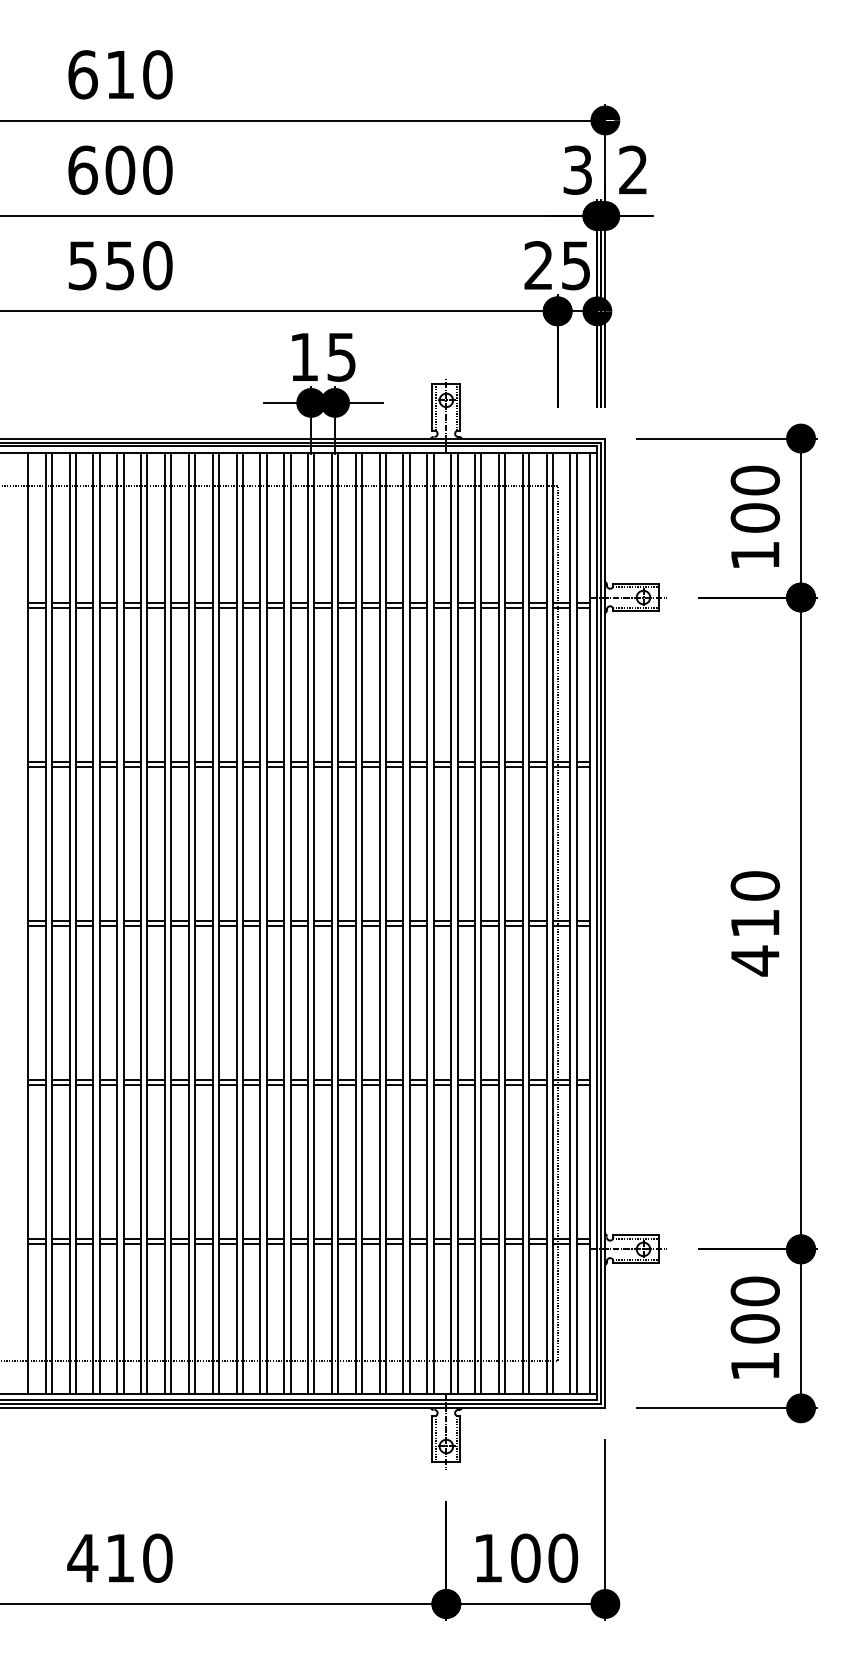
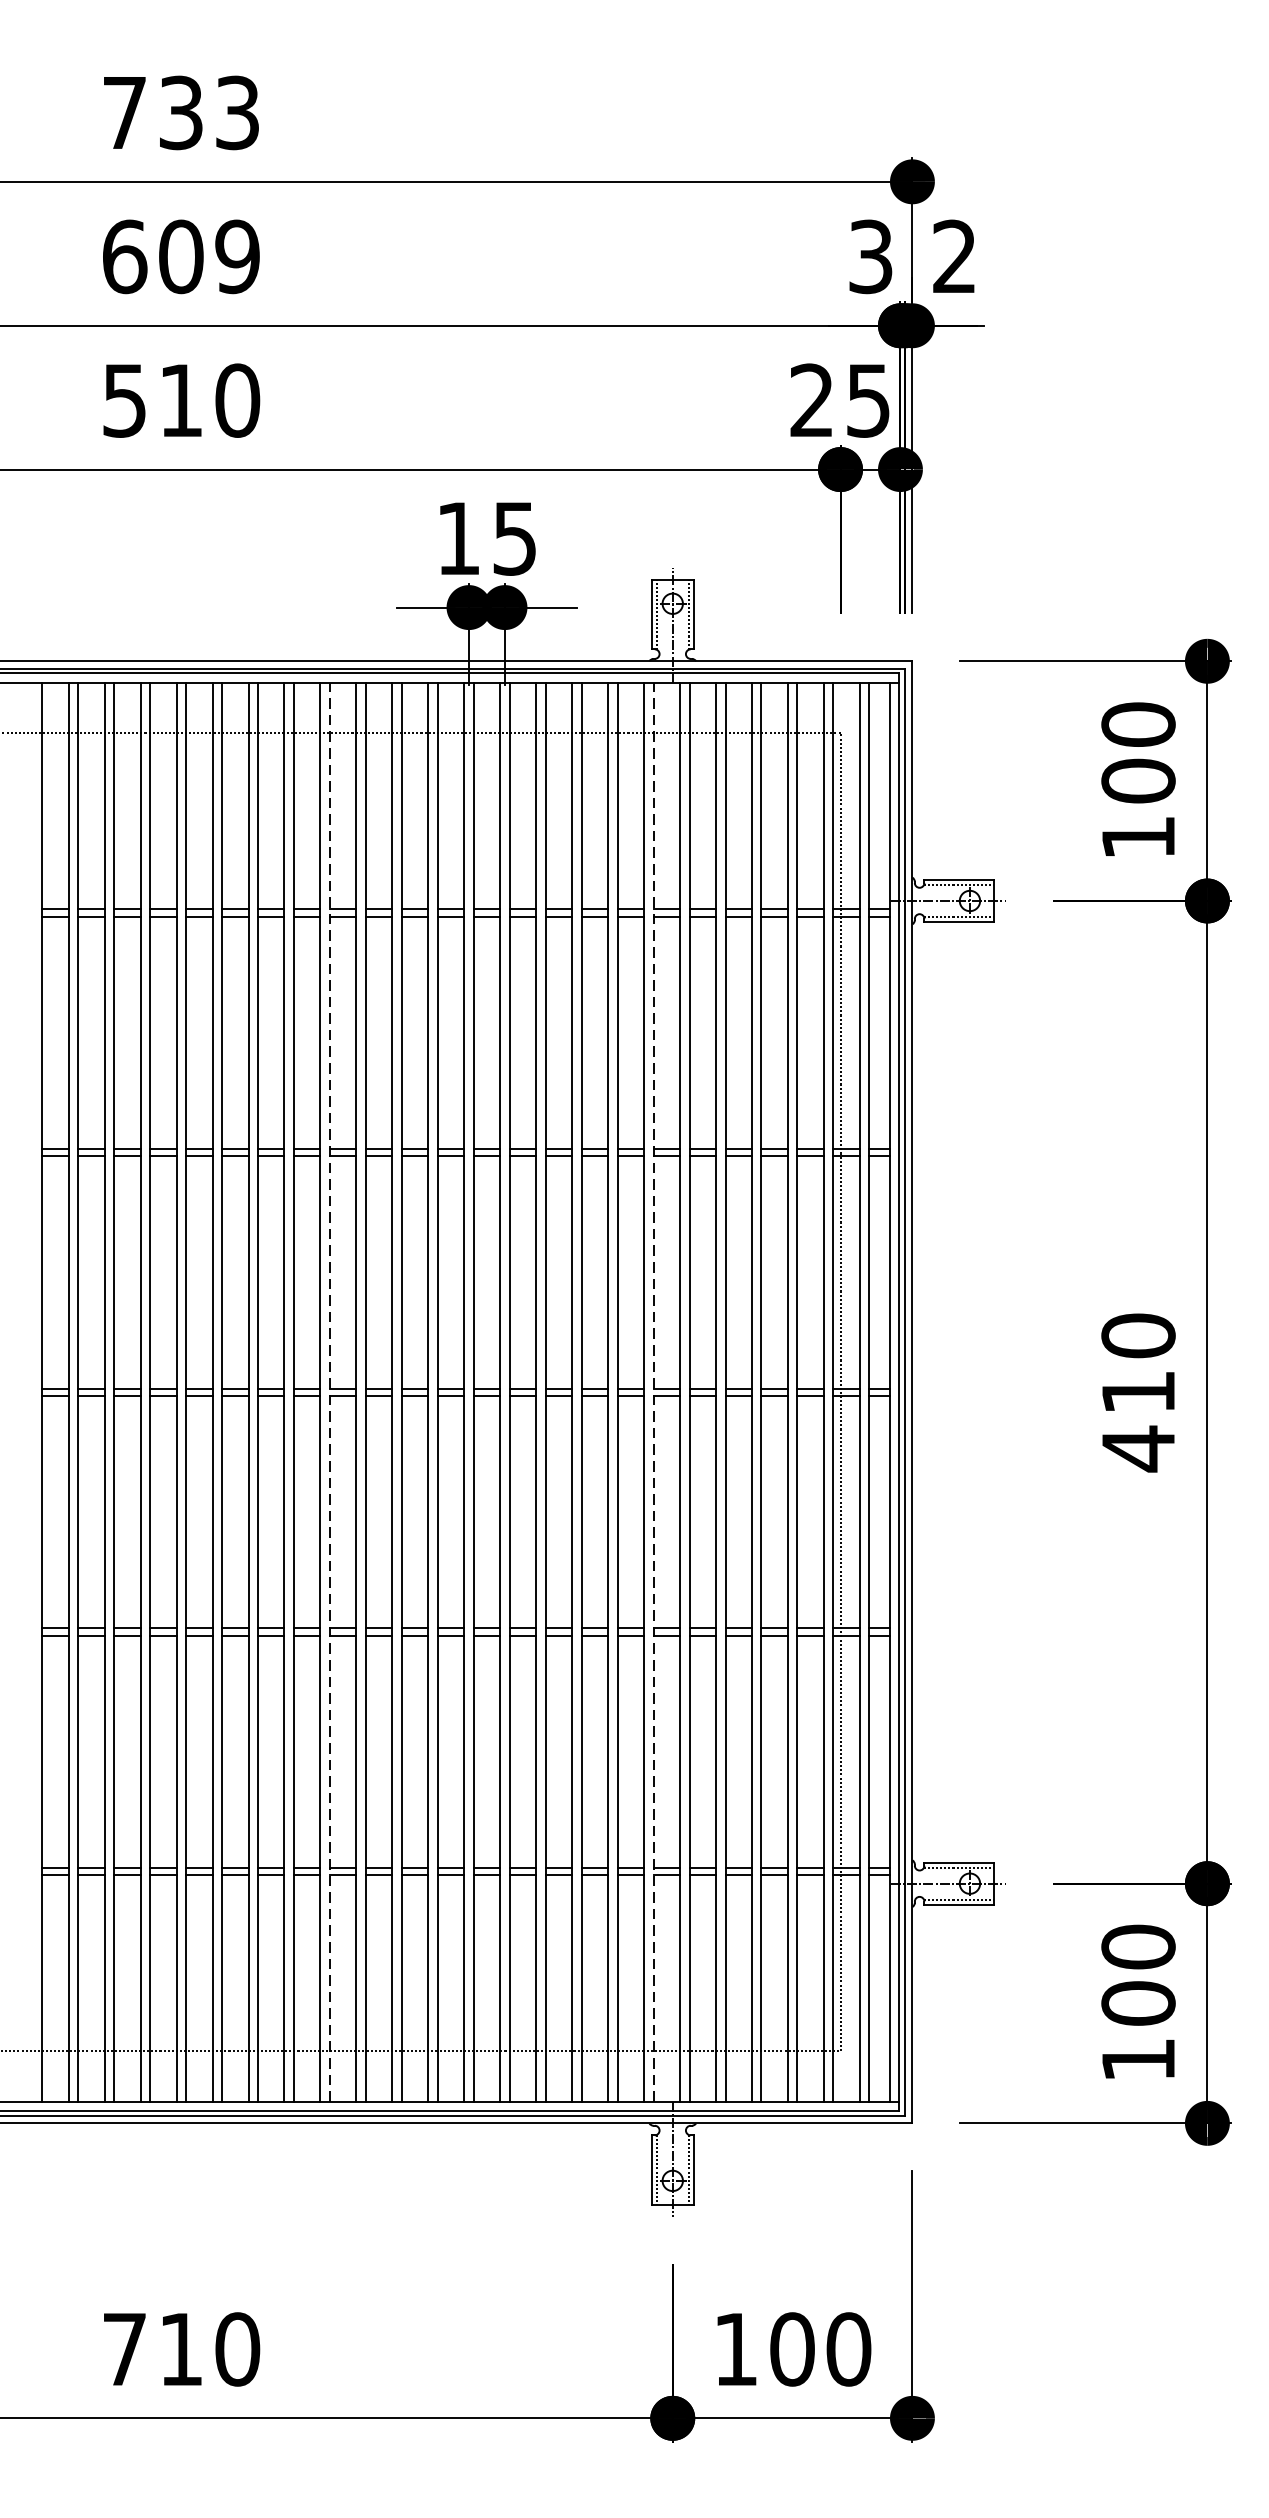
text: (120, 74) -> (181, 112), 610 -> 733
text: (157, 169) -> (237, 255), 600 -> 609
text: (119, 265) -> (179, 400), 550 -> 510
line: (219, 923) -> (330, 1392), solid -> dashed
line: (433, 923) -> (653, 1392), solid -> dashed
text: (82, 1558) -> (124, 2349), 410 -> 710

